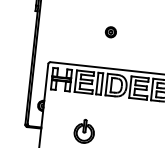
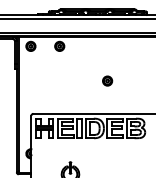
part: (110, 31) -> (107, 80), moved

